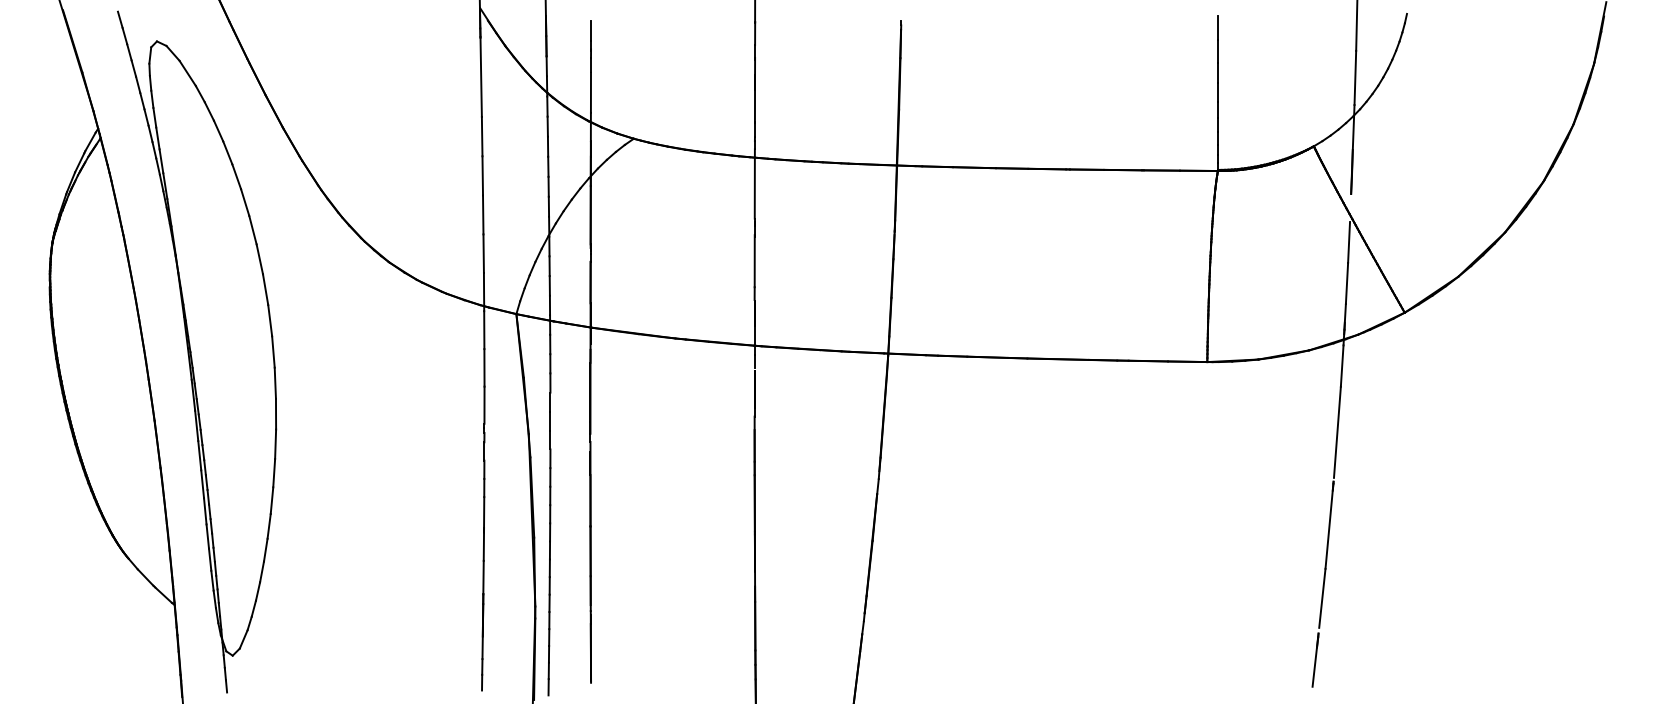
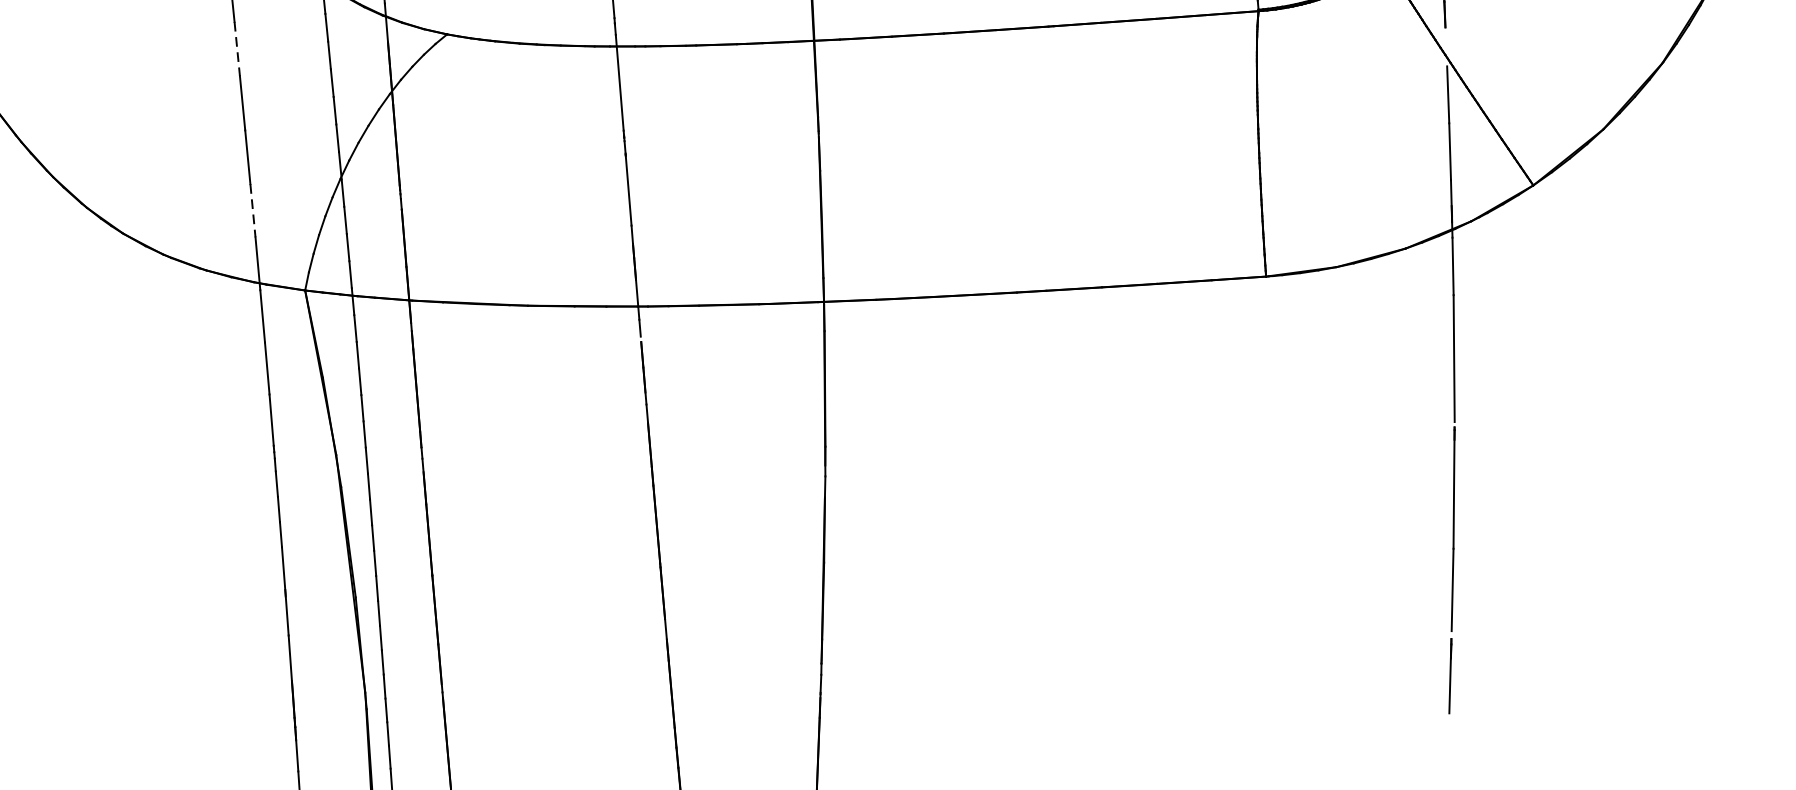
line: (482, 136) -> (237, 48), solid -> dashed
line: (483, 254) -> (252, 211), solid -> dashed

